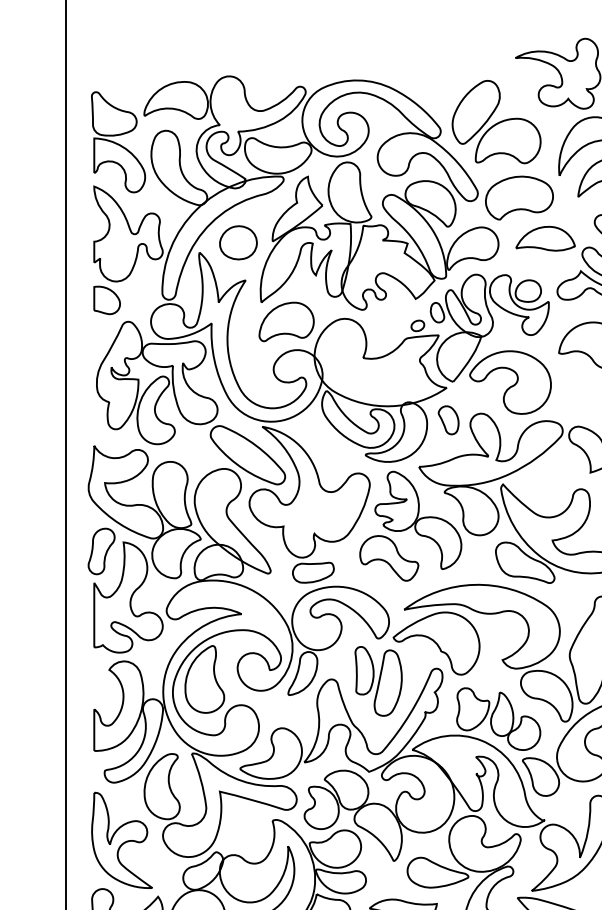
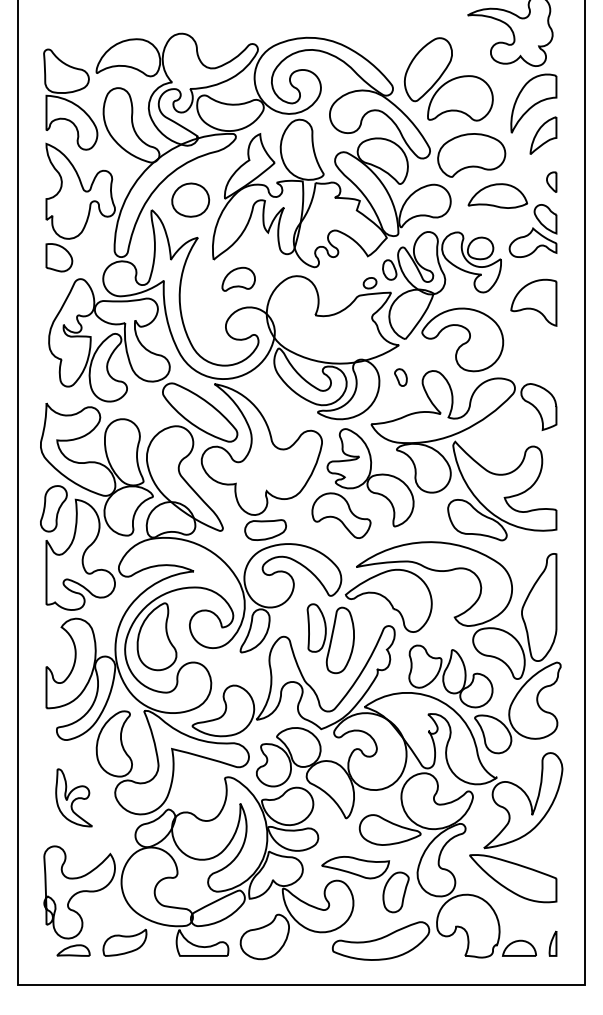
part: (286, 322) -> (238, 279), size x0.6
part: (448, 420) -> (400, 377), size x0.6
part: (121, 840) -> (73, 797), size x0.6

